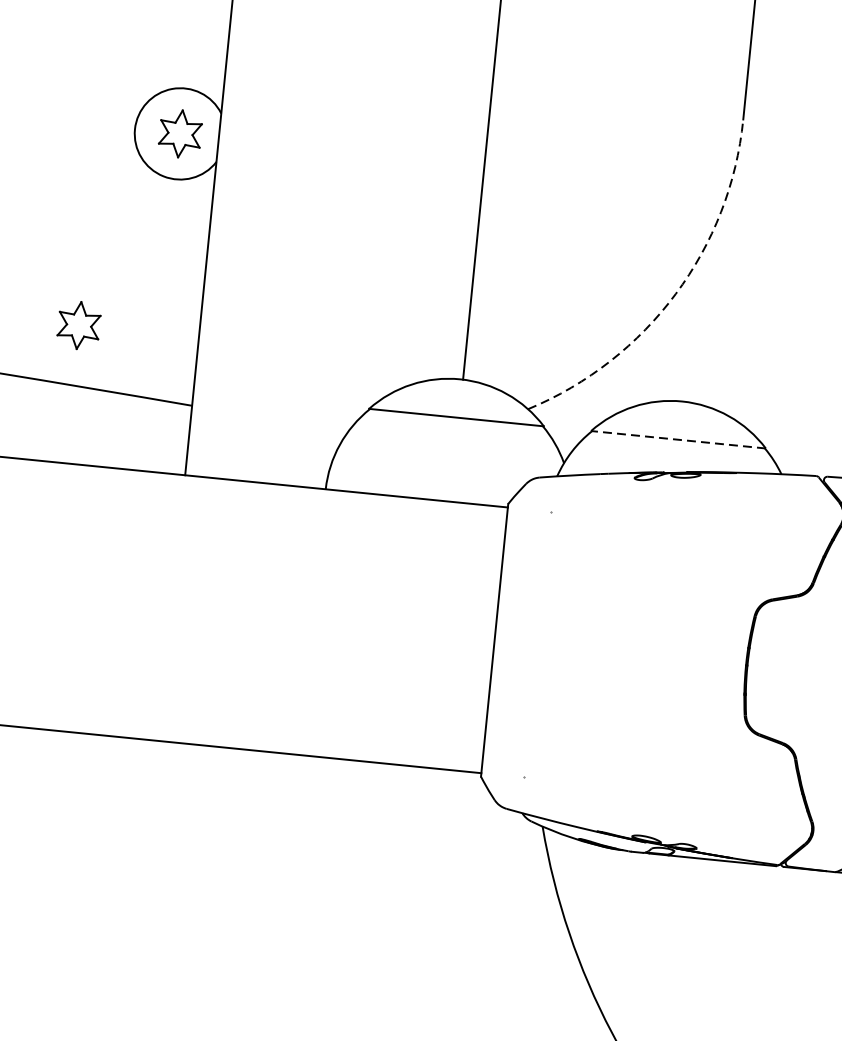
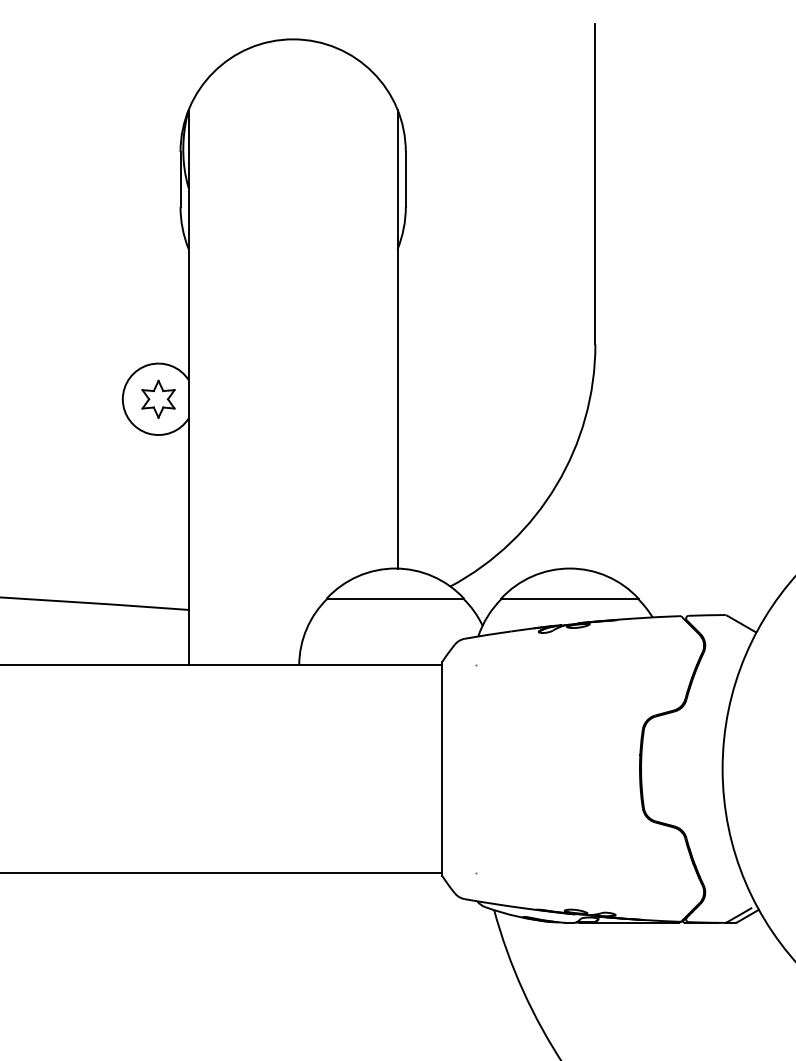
arc: (675, 294) -> (556, 485), dashed -> solid
part: (79, 324) -> (94, 555), removed
line: (678, 439) -> (569, 598), dashed -> solid

